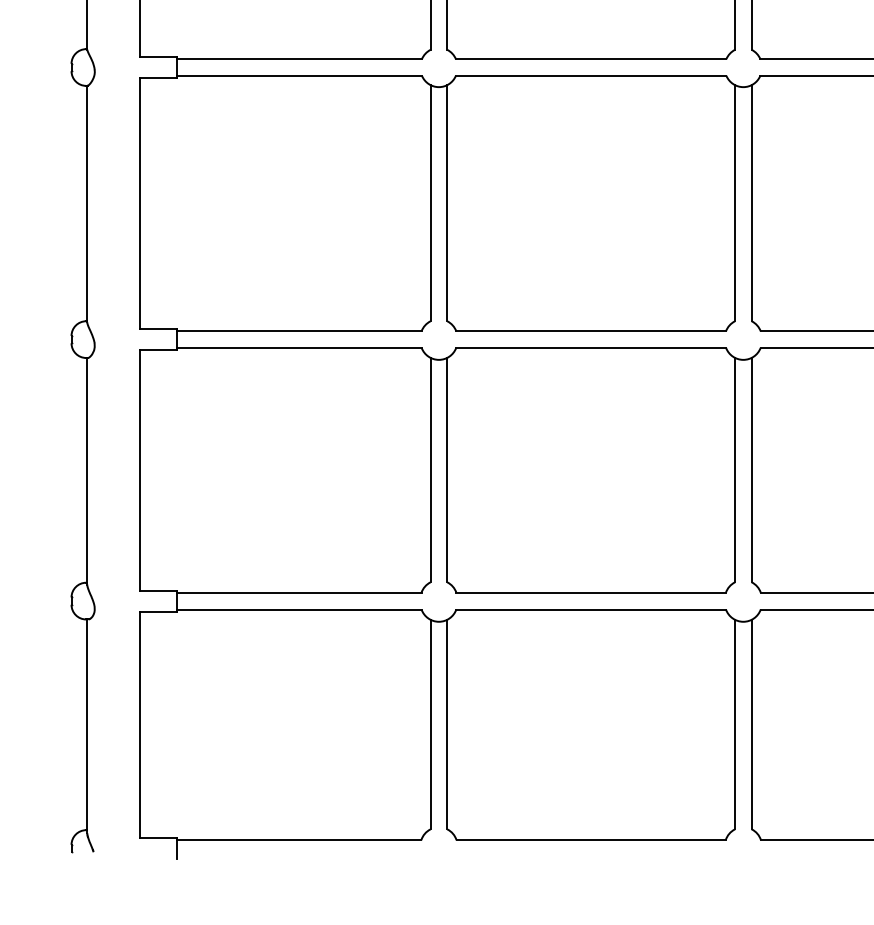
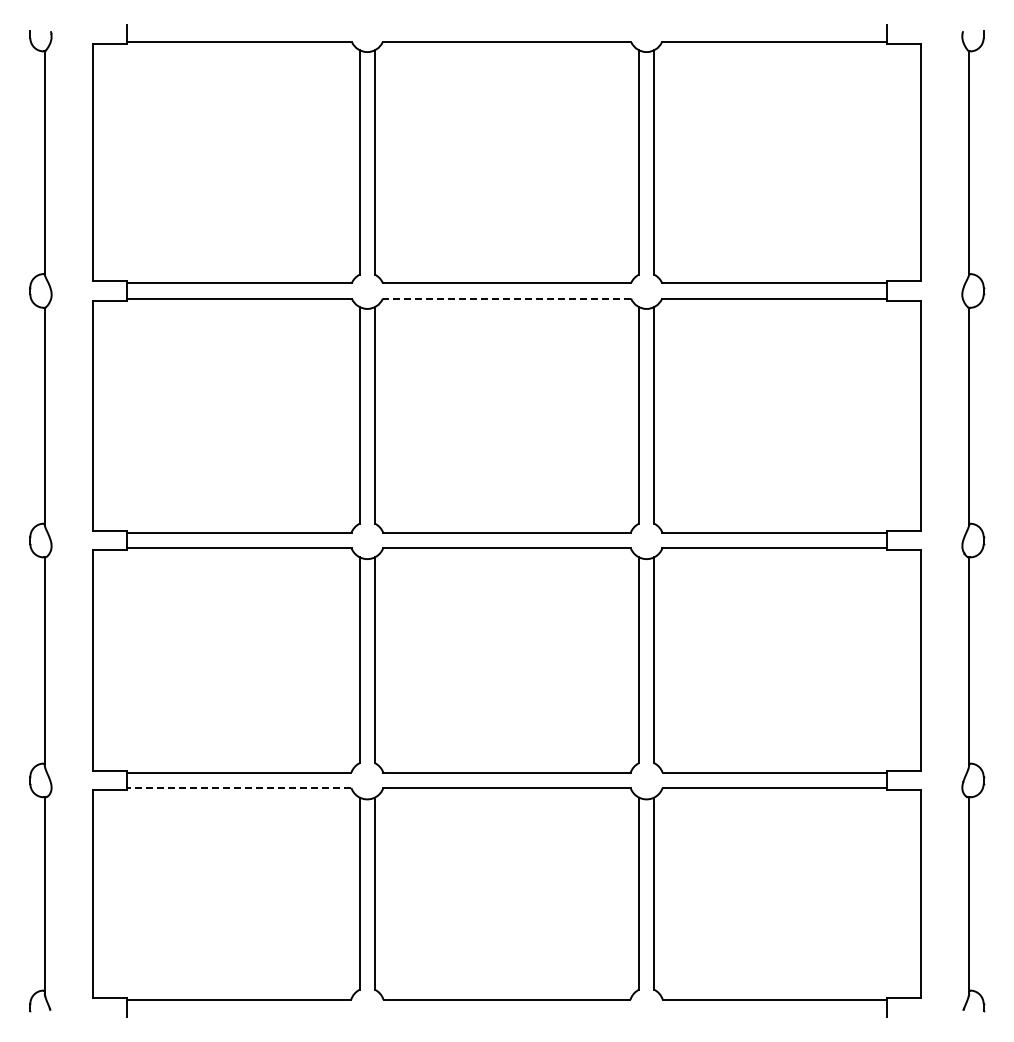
line: (590, 75) -> (506, 298), solid -> dashed
line: (298, 609) -> (238, 788), solid -> dashed

